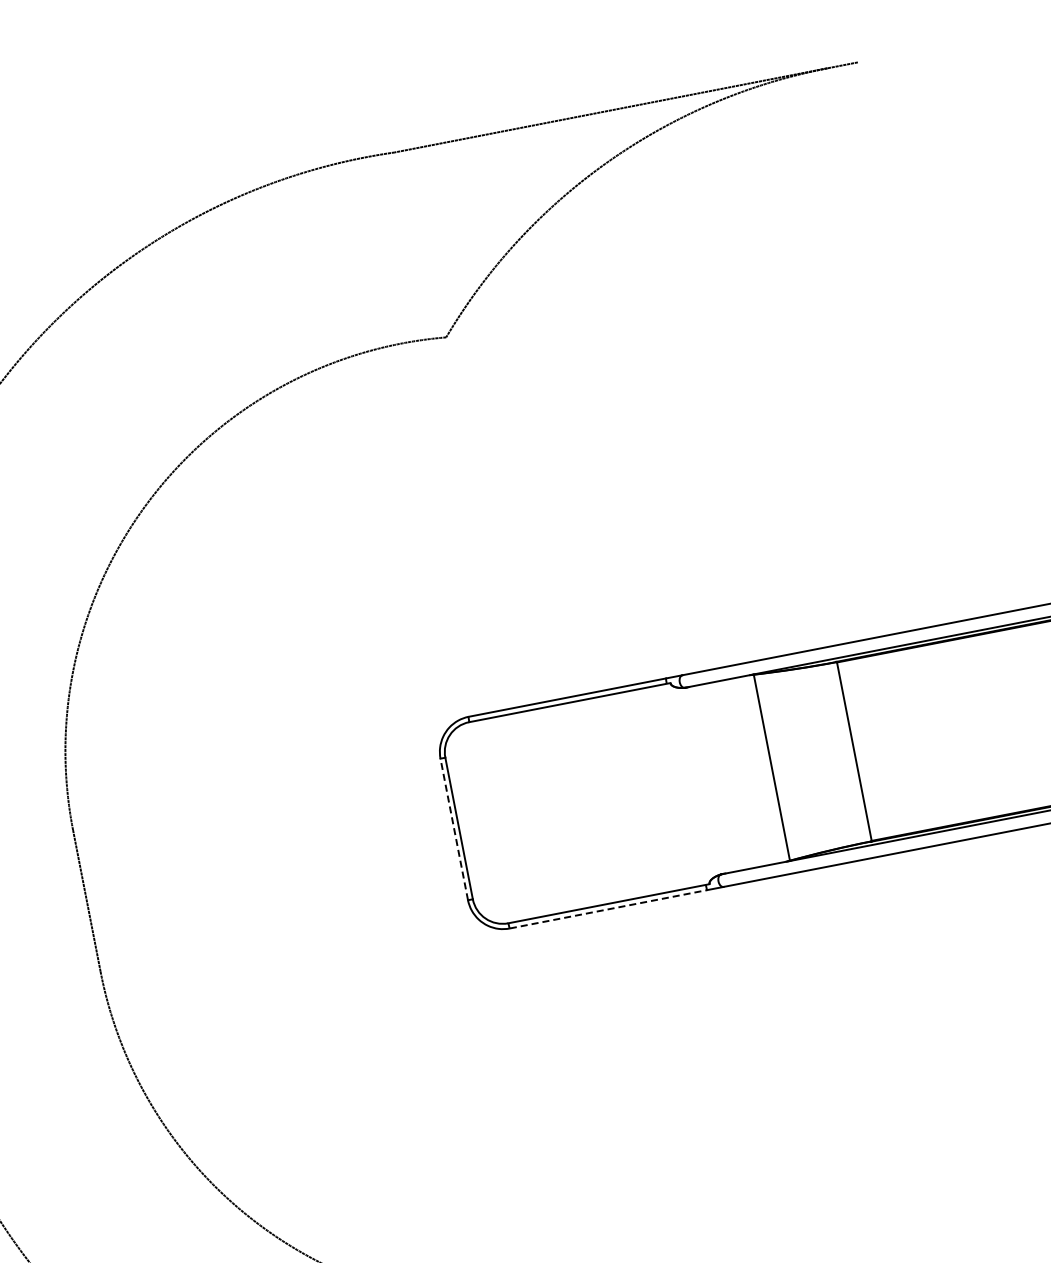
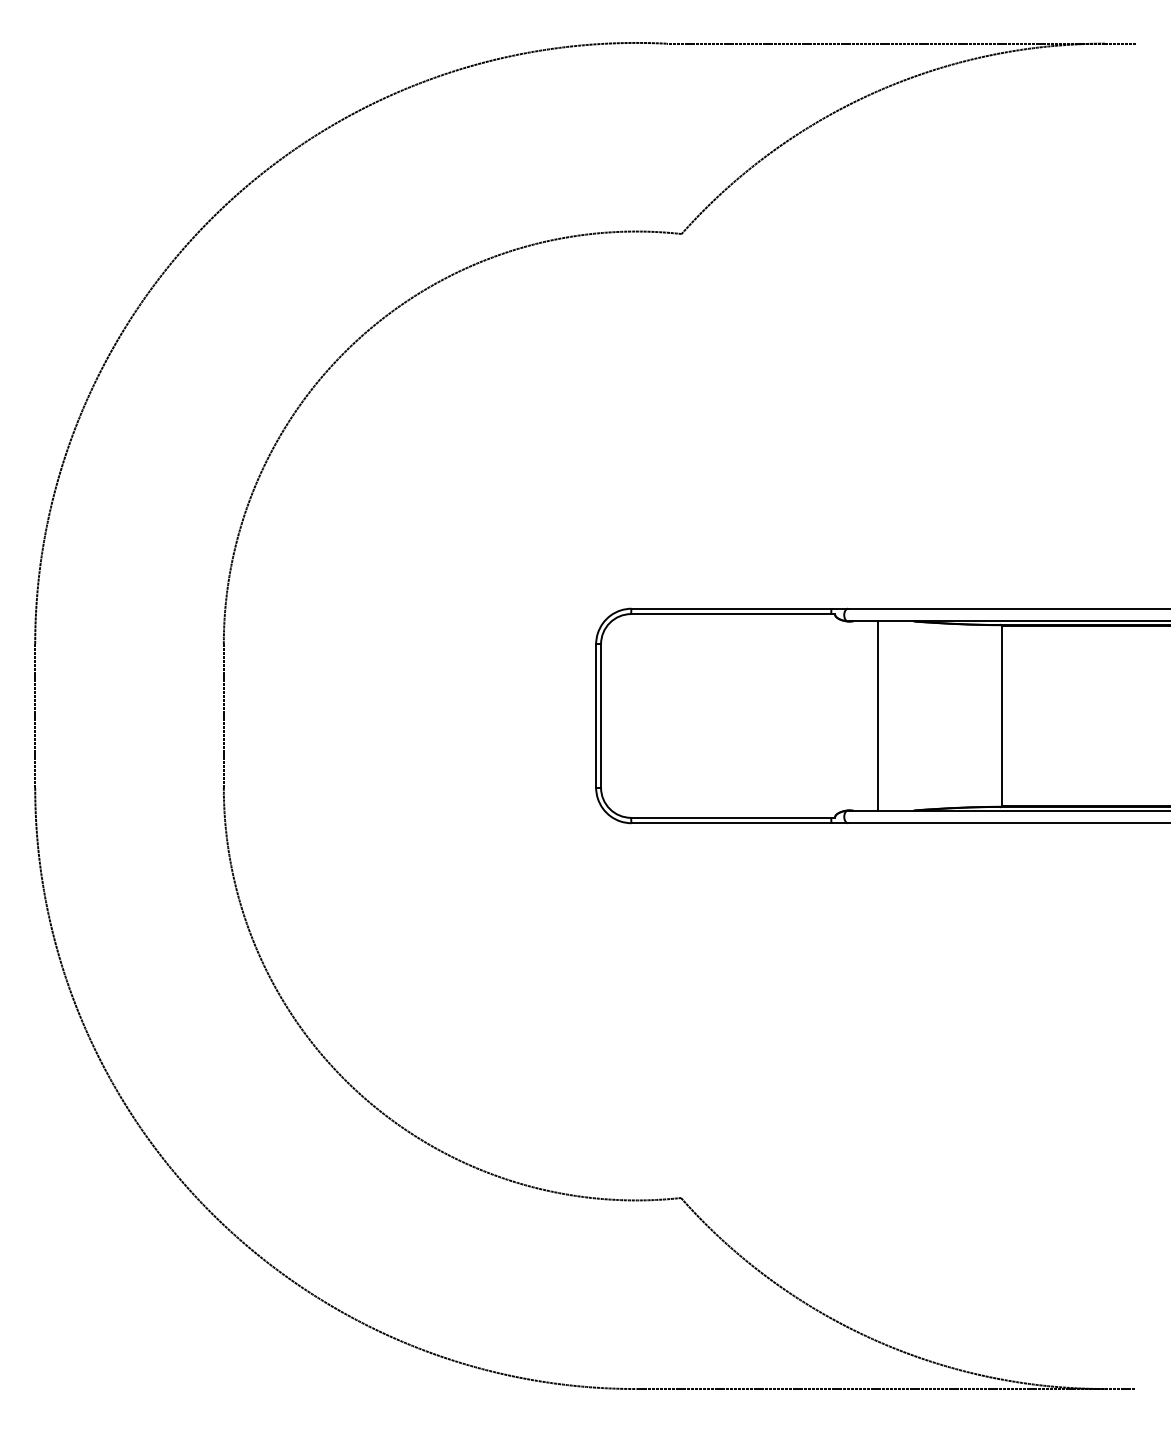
line: (771, 767) -> (877, 715), moved
line: (454, 828) -> (596, 715), dashed -> solid
line: (609, 909) -> (732, 823), dashed -> solid

